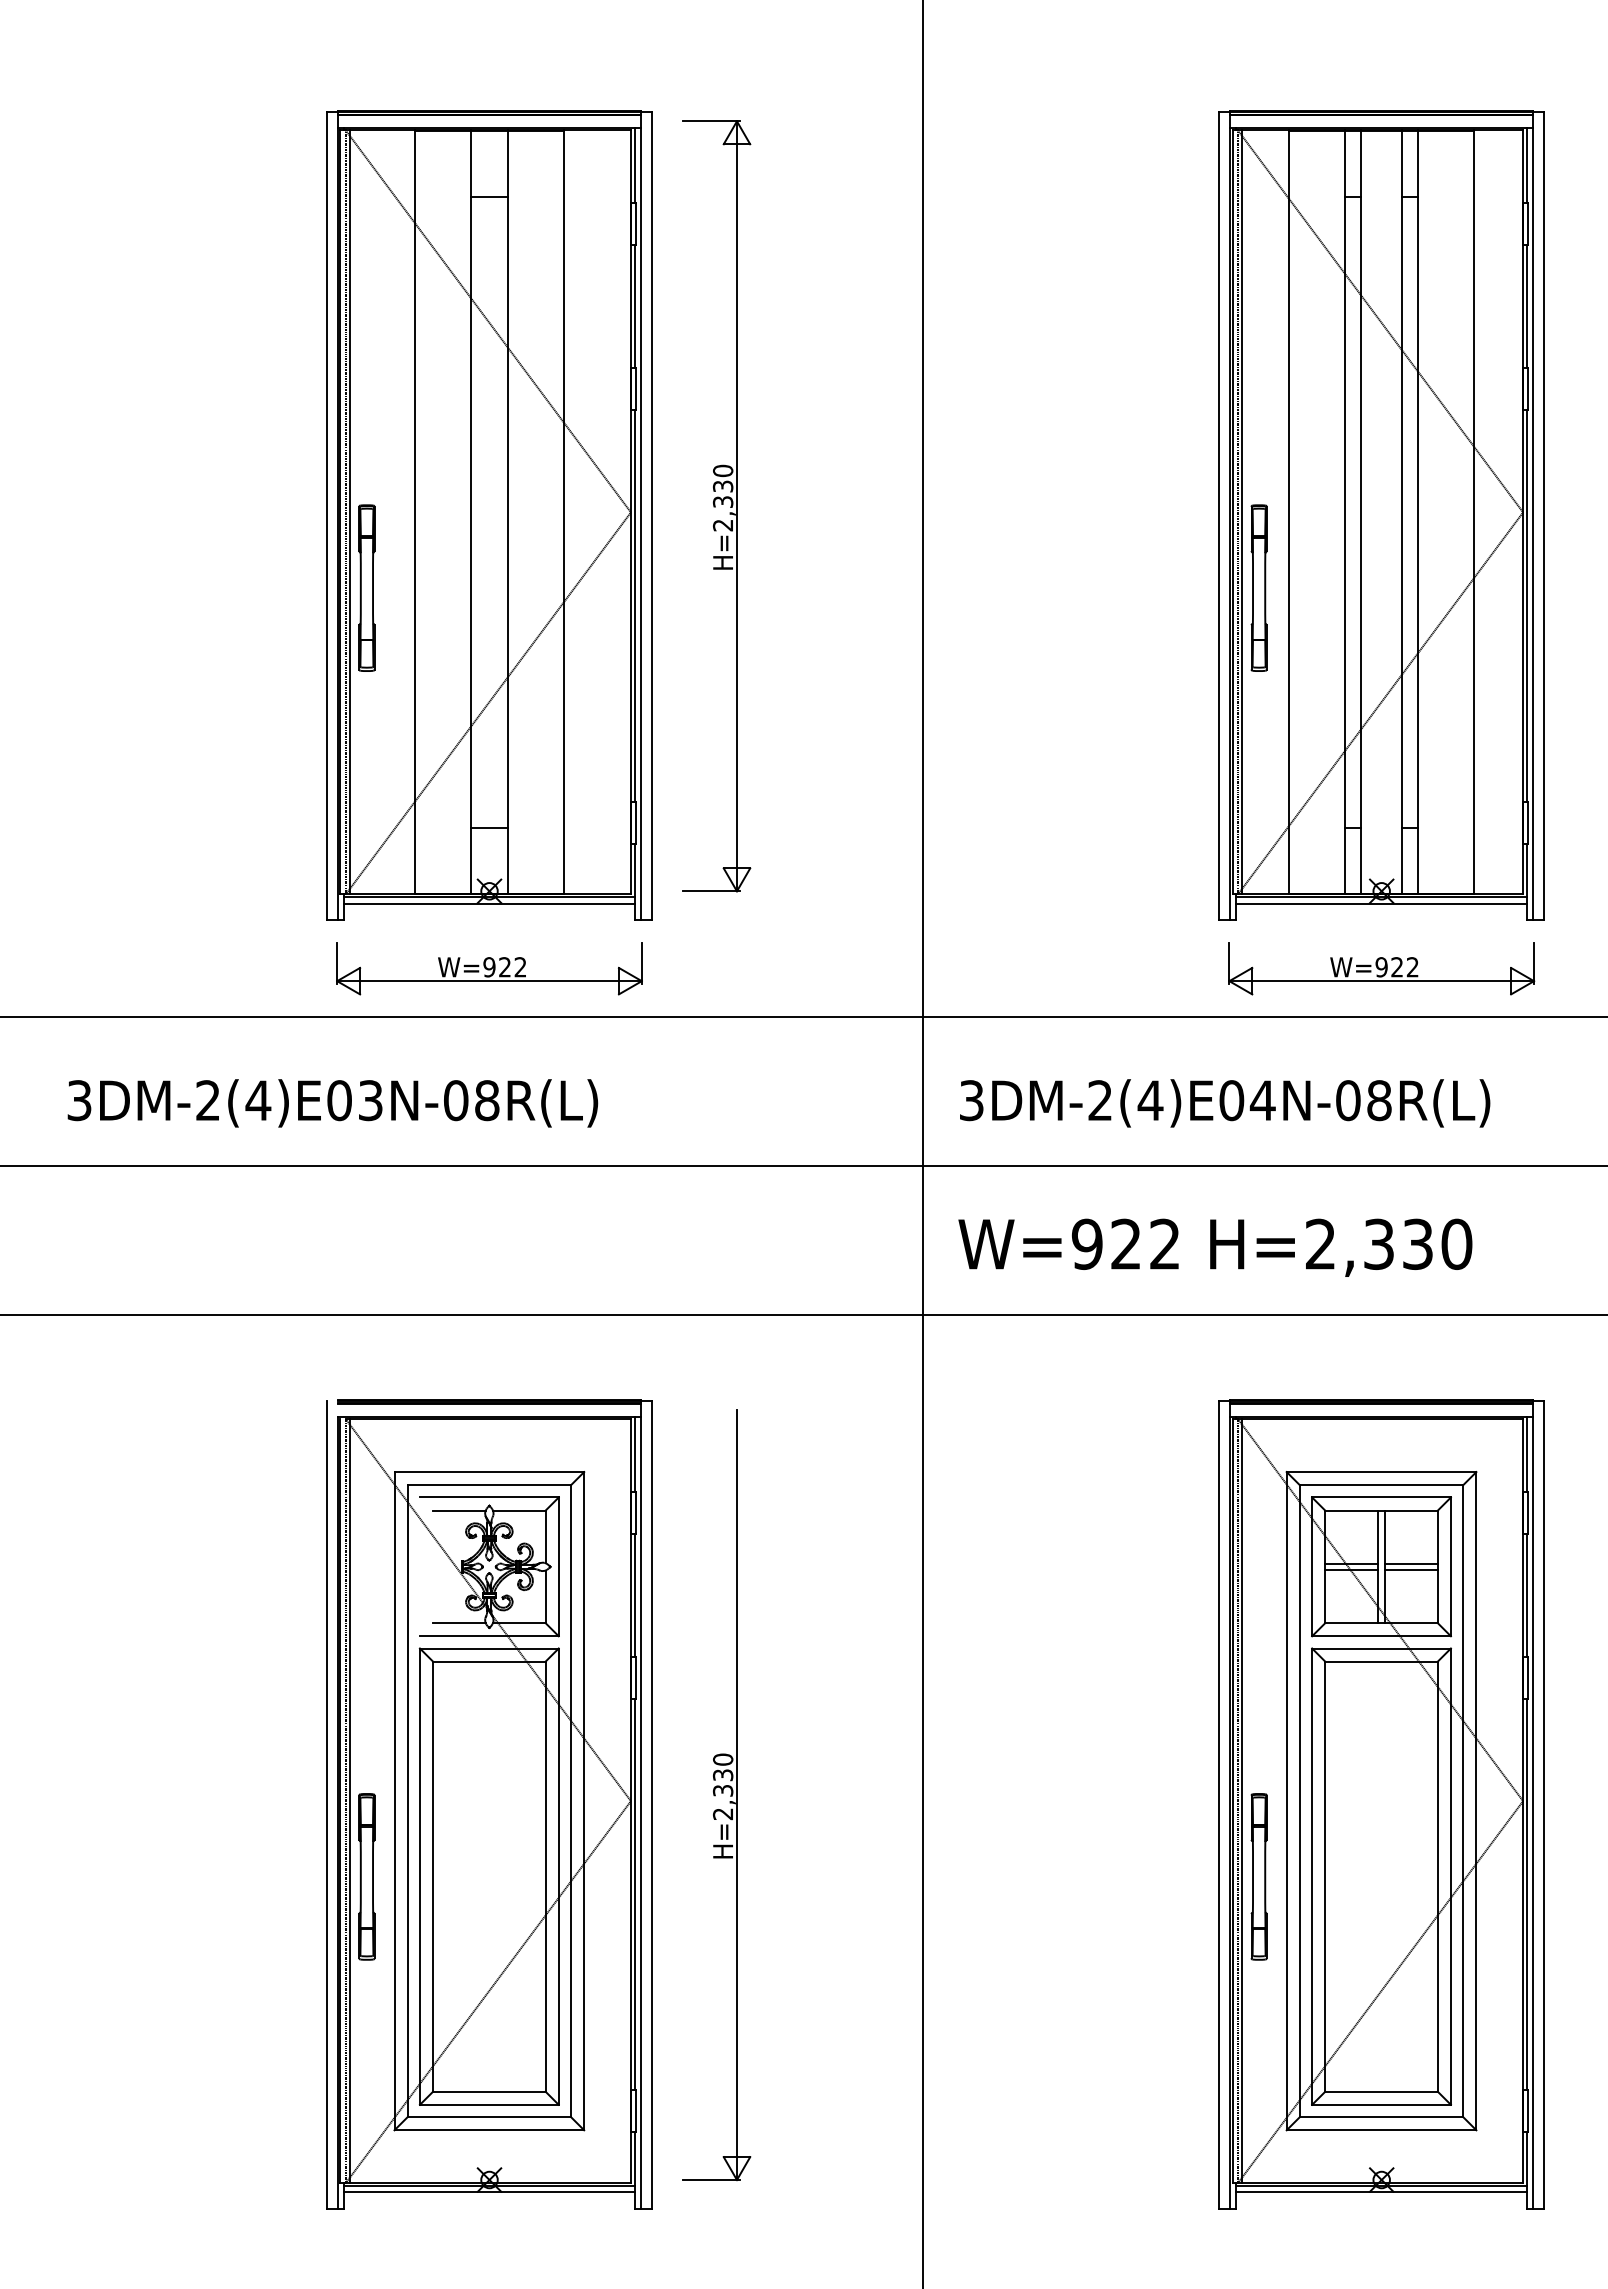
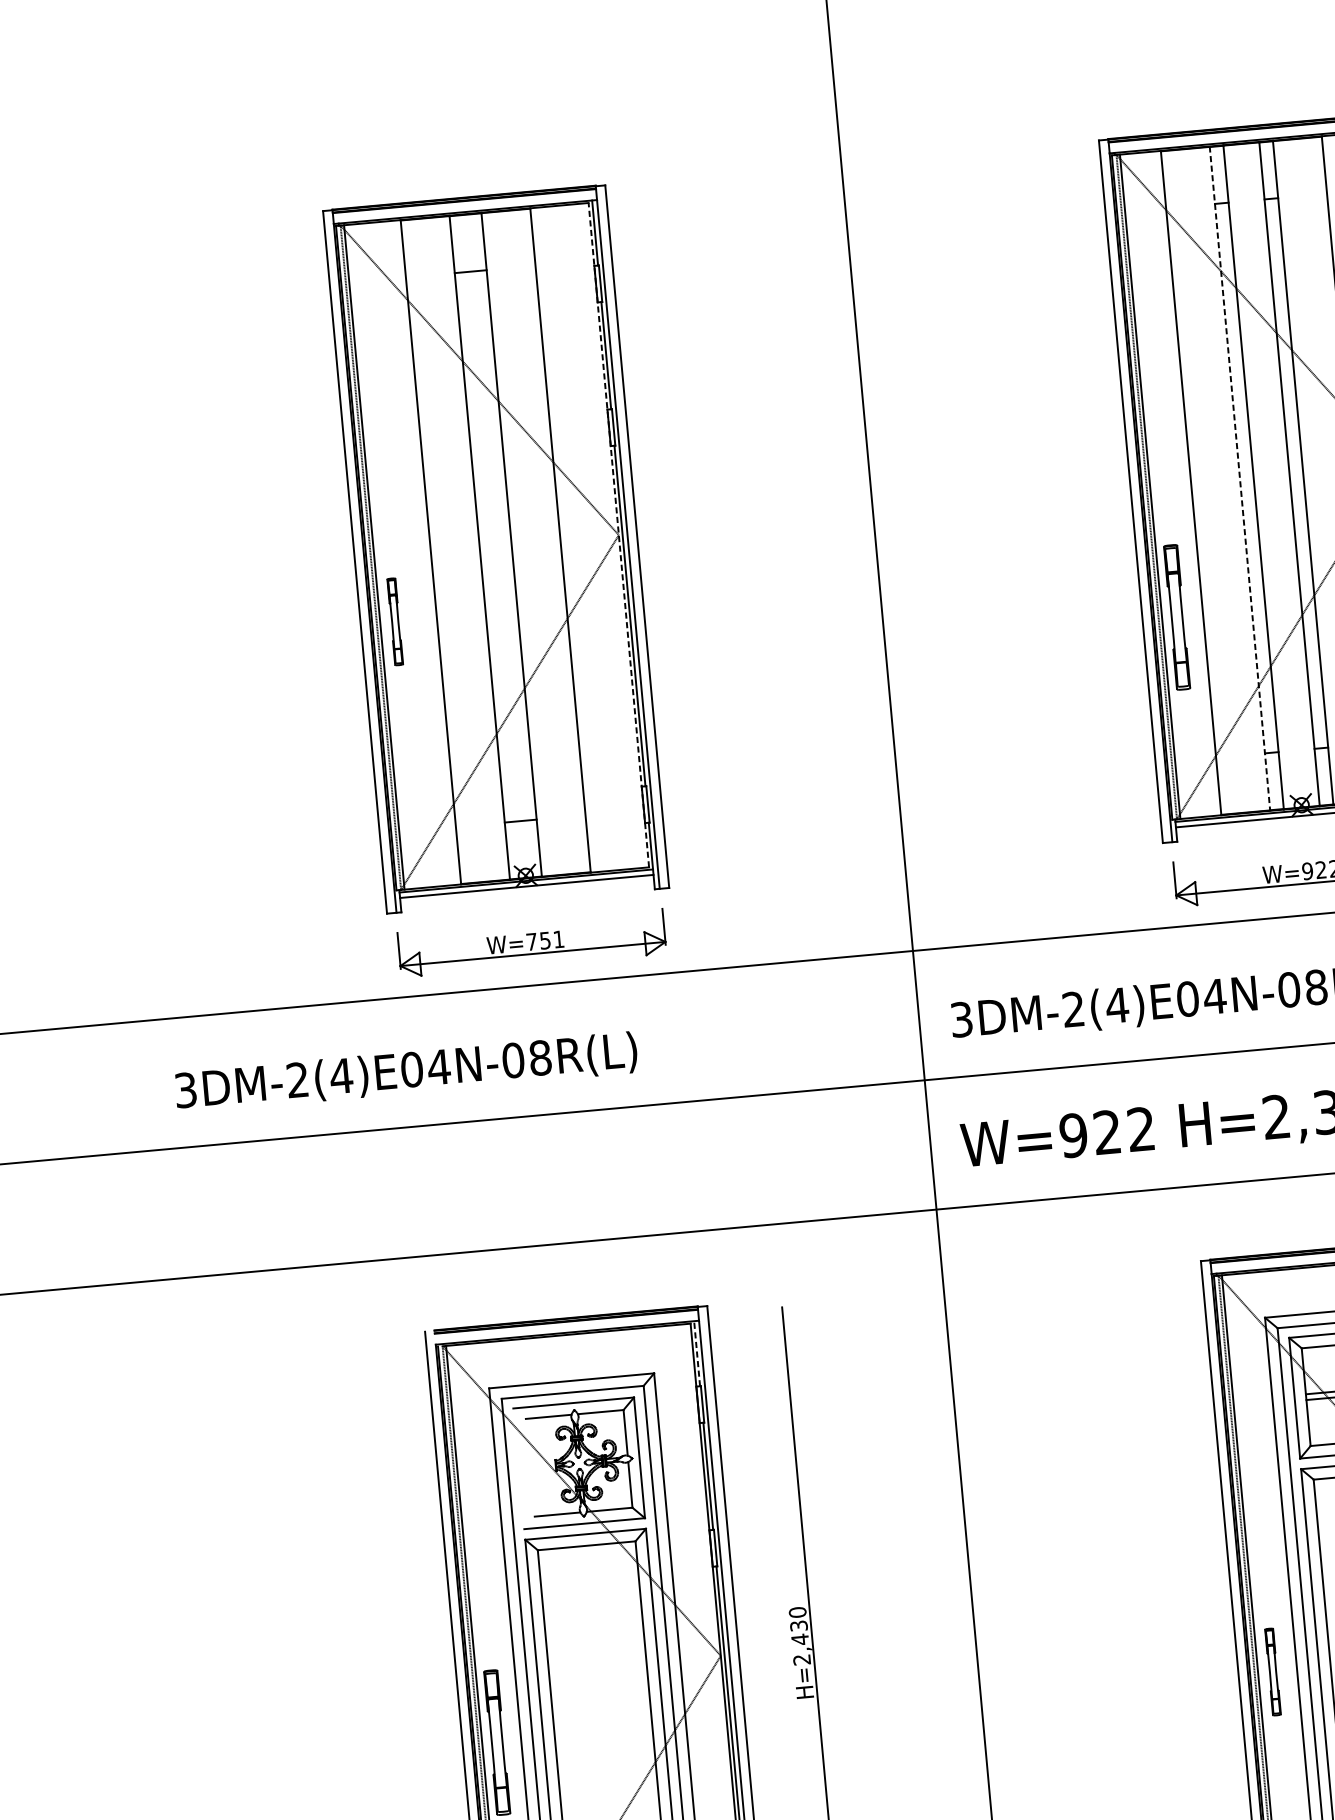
part: (716, 506) -> (692, 523), removed
line: (630, 512) -> (618, 535), solid -> dashed
line: (1345, 512) -> (1240, 478), solid -> dashed
part: (366, 587) -> (394, 621), size x0.6
part: (1258, 587) -> (1176, 616), moved
text: (504, 967) -> (544, 940), W=922 -> W=751
text: (370, 1100) -> (438, 1067), 3DM-2(4)E03N-08R(L) -> 3DM-2(4)E04N-08R(L)
line: (635, 1453) -> (697, 1353), solid -> dashed
text: (722, 1790) -> (799, 1639), H=2,330 -> H=2,430
part: (1258, 1876) -> (1272, 1671), size x0.6

